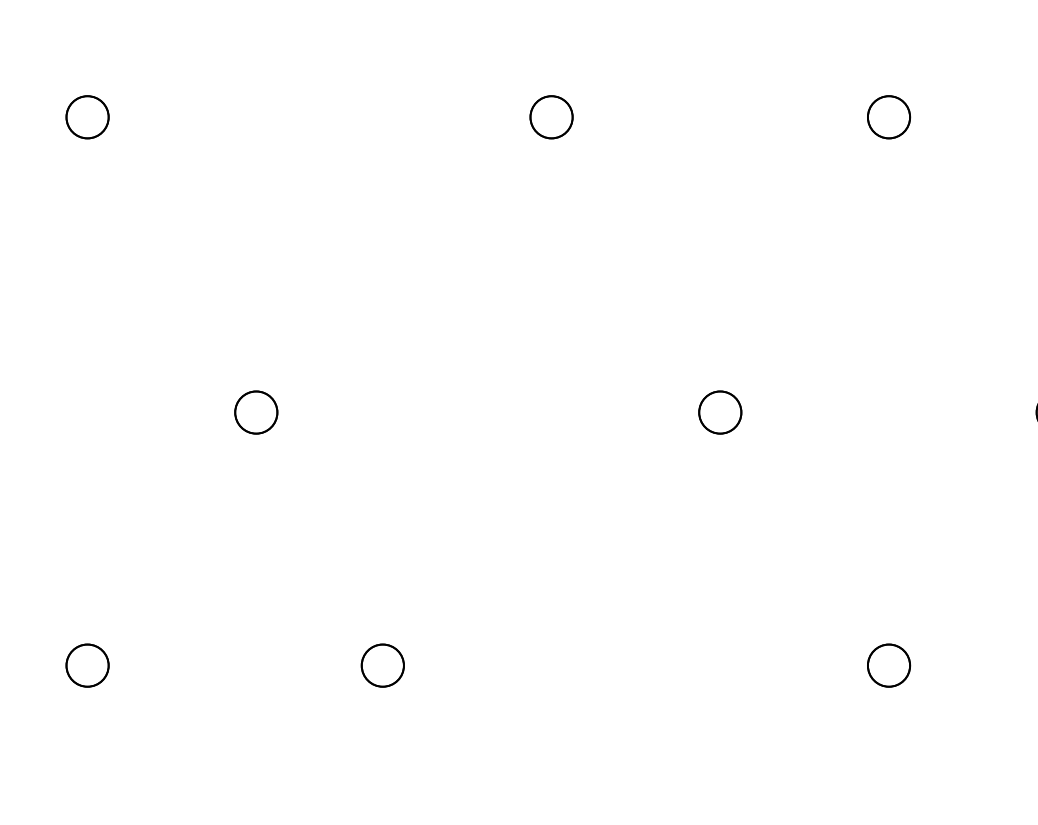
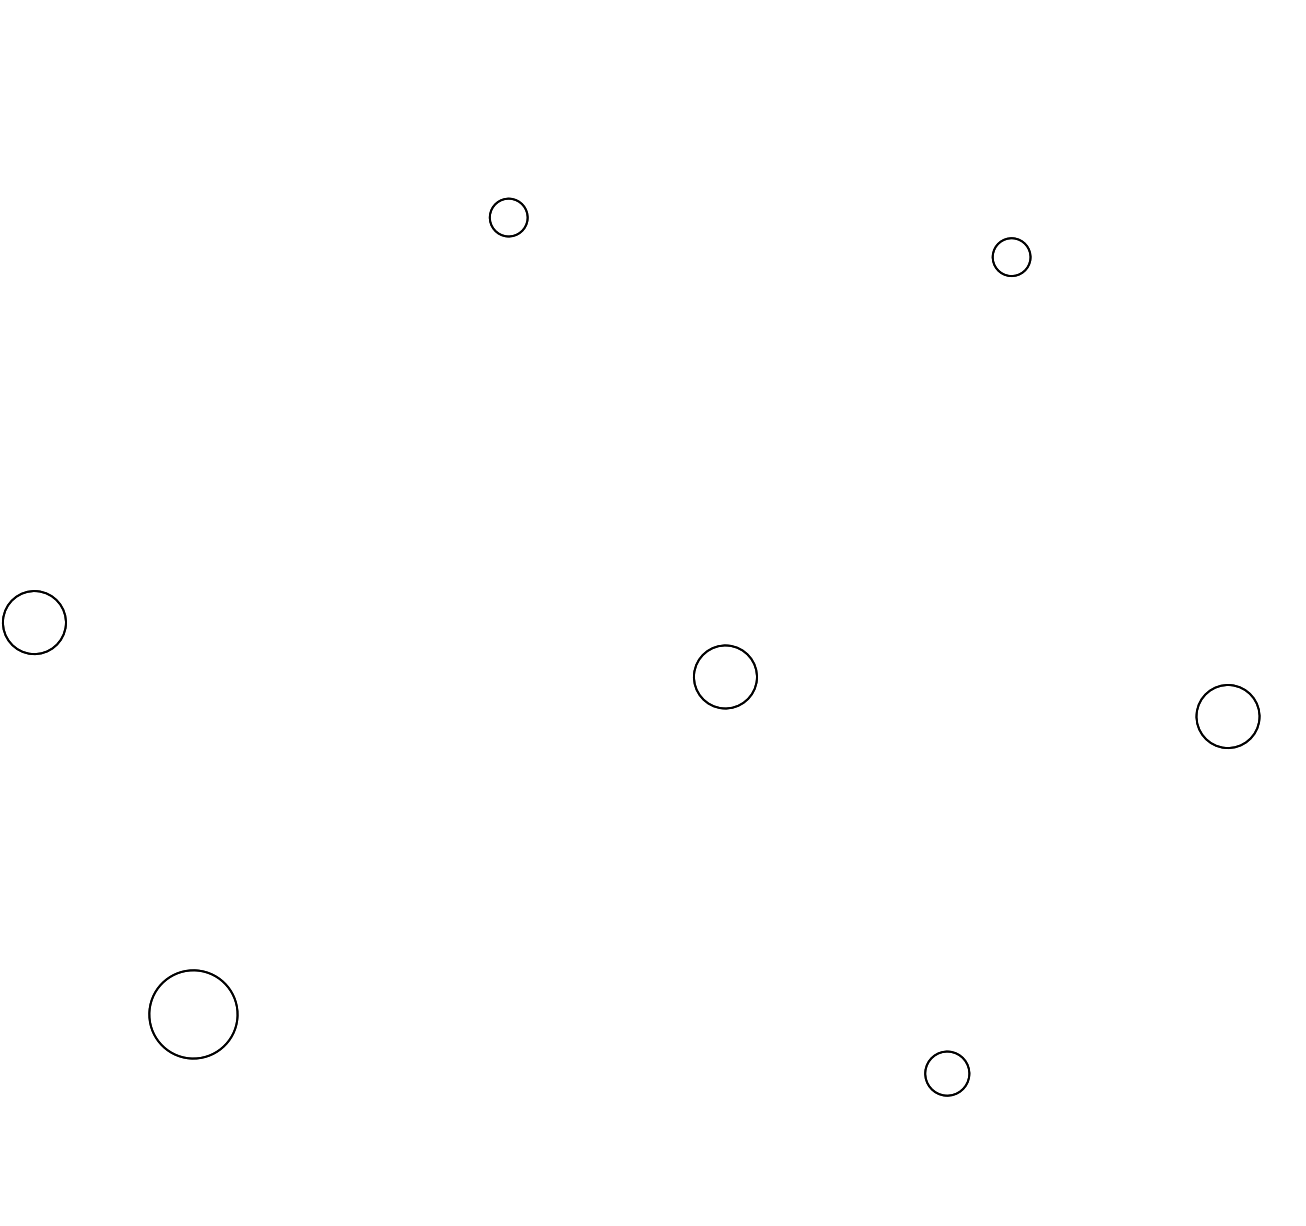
part: (551, 117) -> (508, 217), size x0.6
part: (889, 117) -> (1012, 257), size x0.6
part: (382, 665) -> (192, 1014), size x1.4
part: (889, 665) -> (947, 1073), size x0.7

